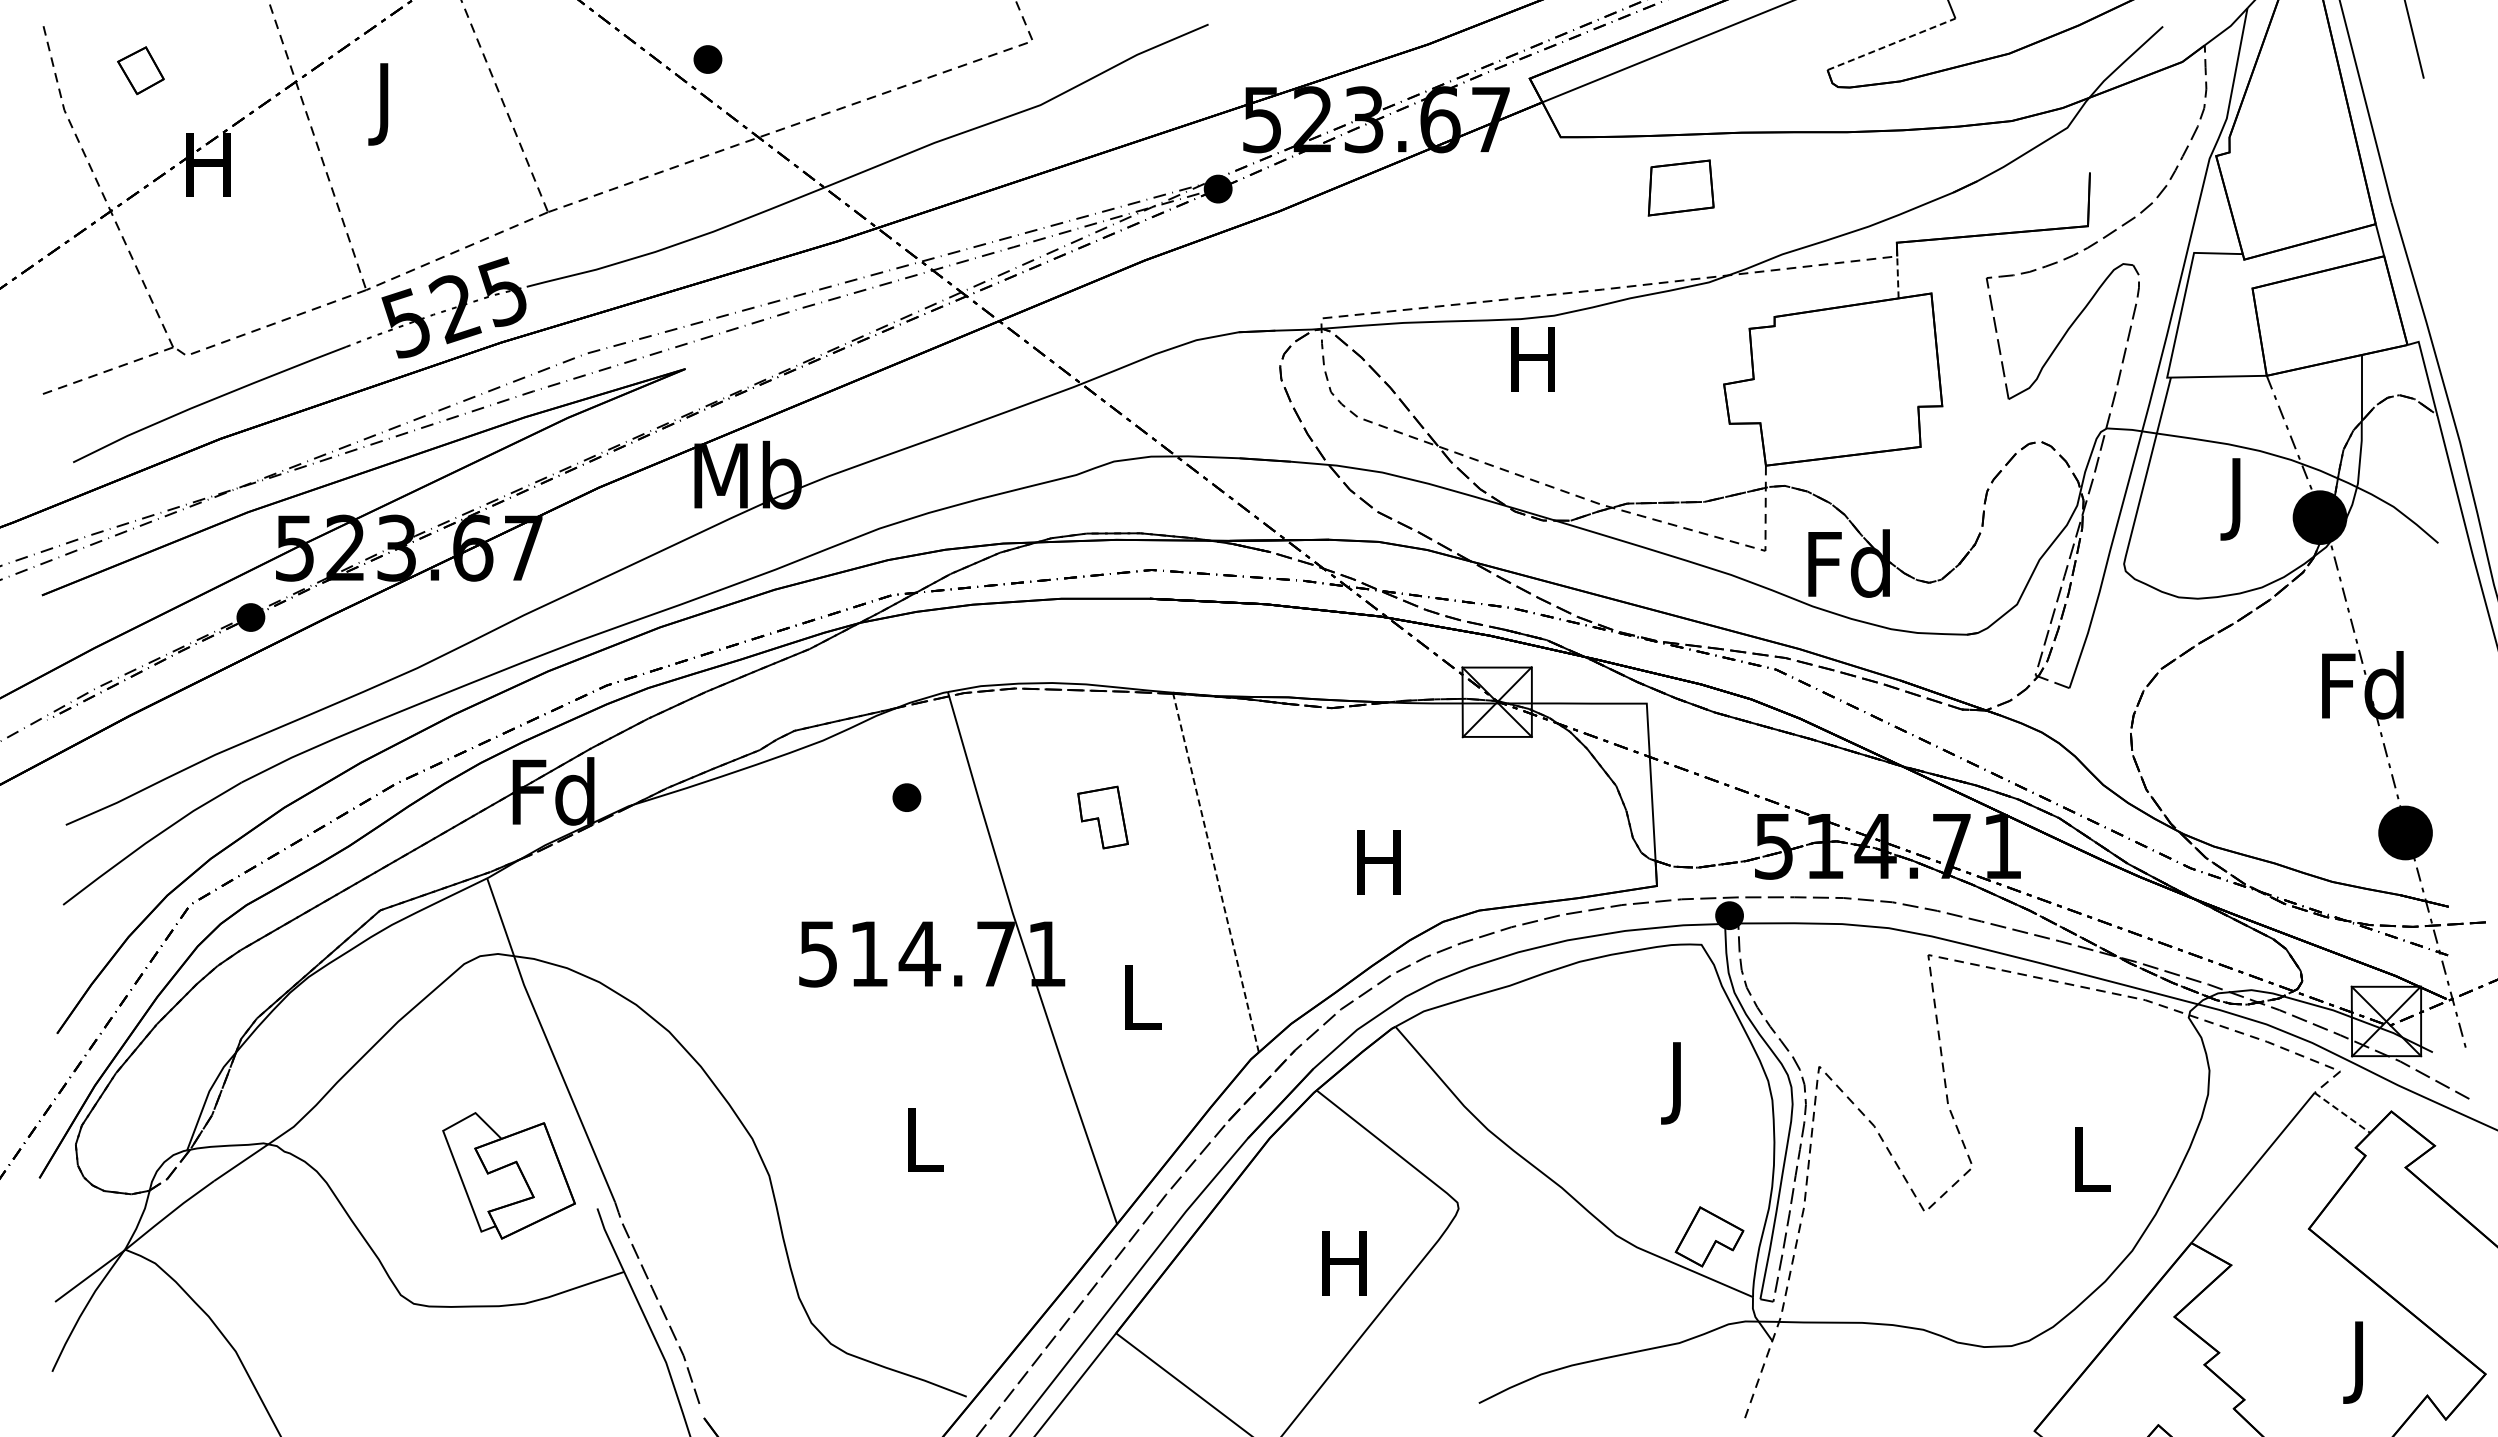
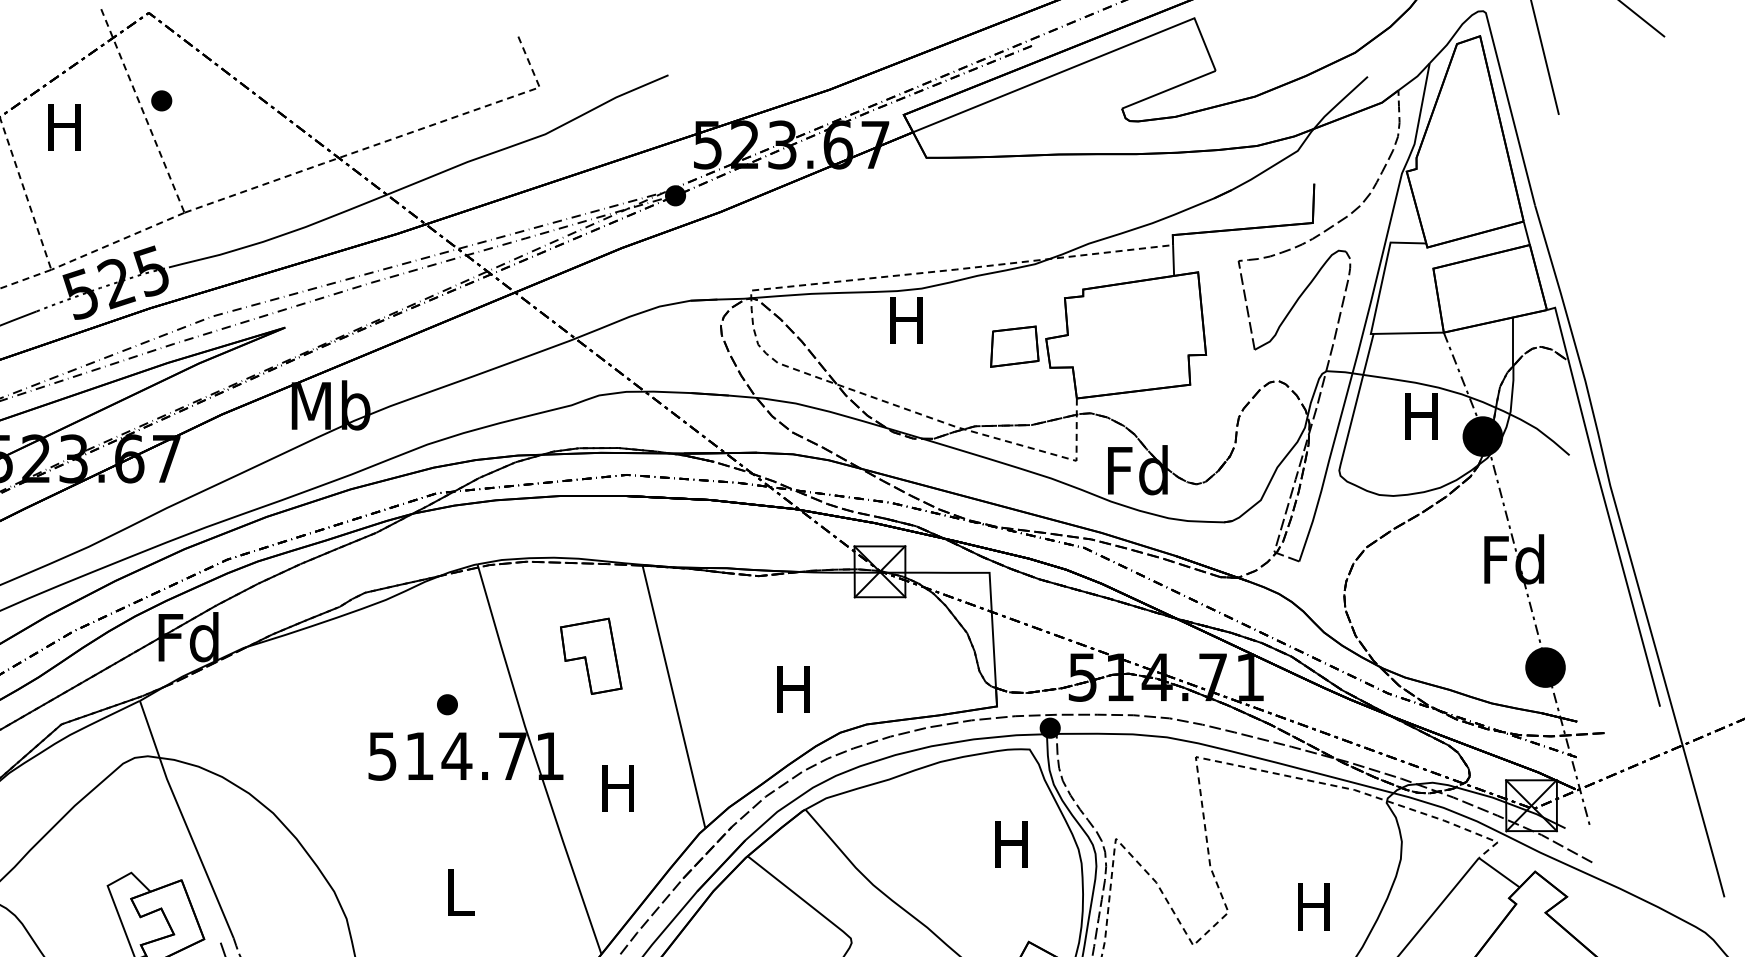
line: (1891, 44) -> (1168, 89), dashed -> solid
part: (707, 59) -> (161, 100), moved
text: (383, 104) -> (63, 133), J -> H
part: (1680, 187) -> (1014, 346), moved
line: (1897, 276) -> (1173, 259), dashed -> solid
text: (2236, 499) -> (1421, 423), J -> H
part: (906, 797) -> (447, 704), moved
part: (1102, 817) -> (590, 656), size x1.67
line: (1215, 872) -> (673, 696), dashed -> solid
text: (1139, 997) -> (617, 788), L -> H
text: (1676, 1083) -> (1011, 851), J -> H
line: (2342, 1113) -> (1499, 873), dashed -> solid
text: (2089, 1159) -> (1313, 906), L -> H

